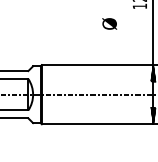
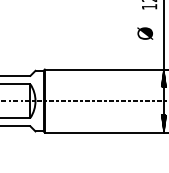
text: (109, 23) -> (145, 33), moved

